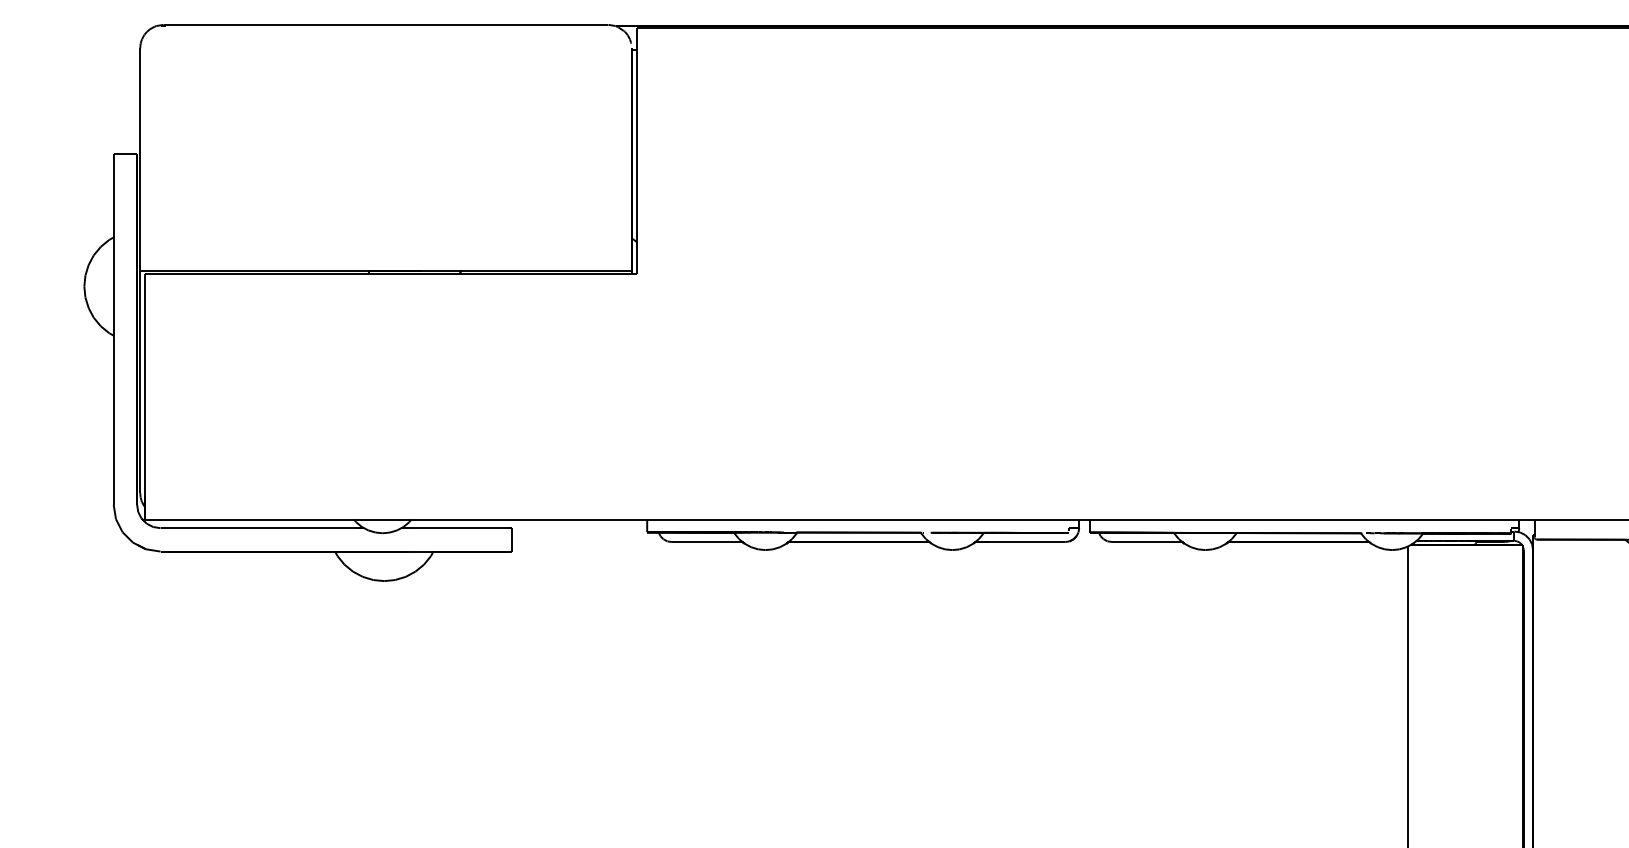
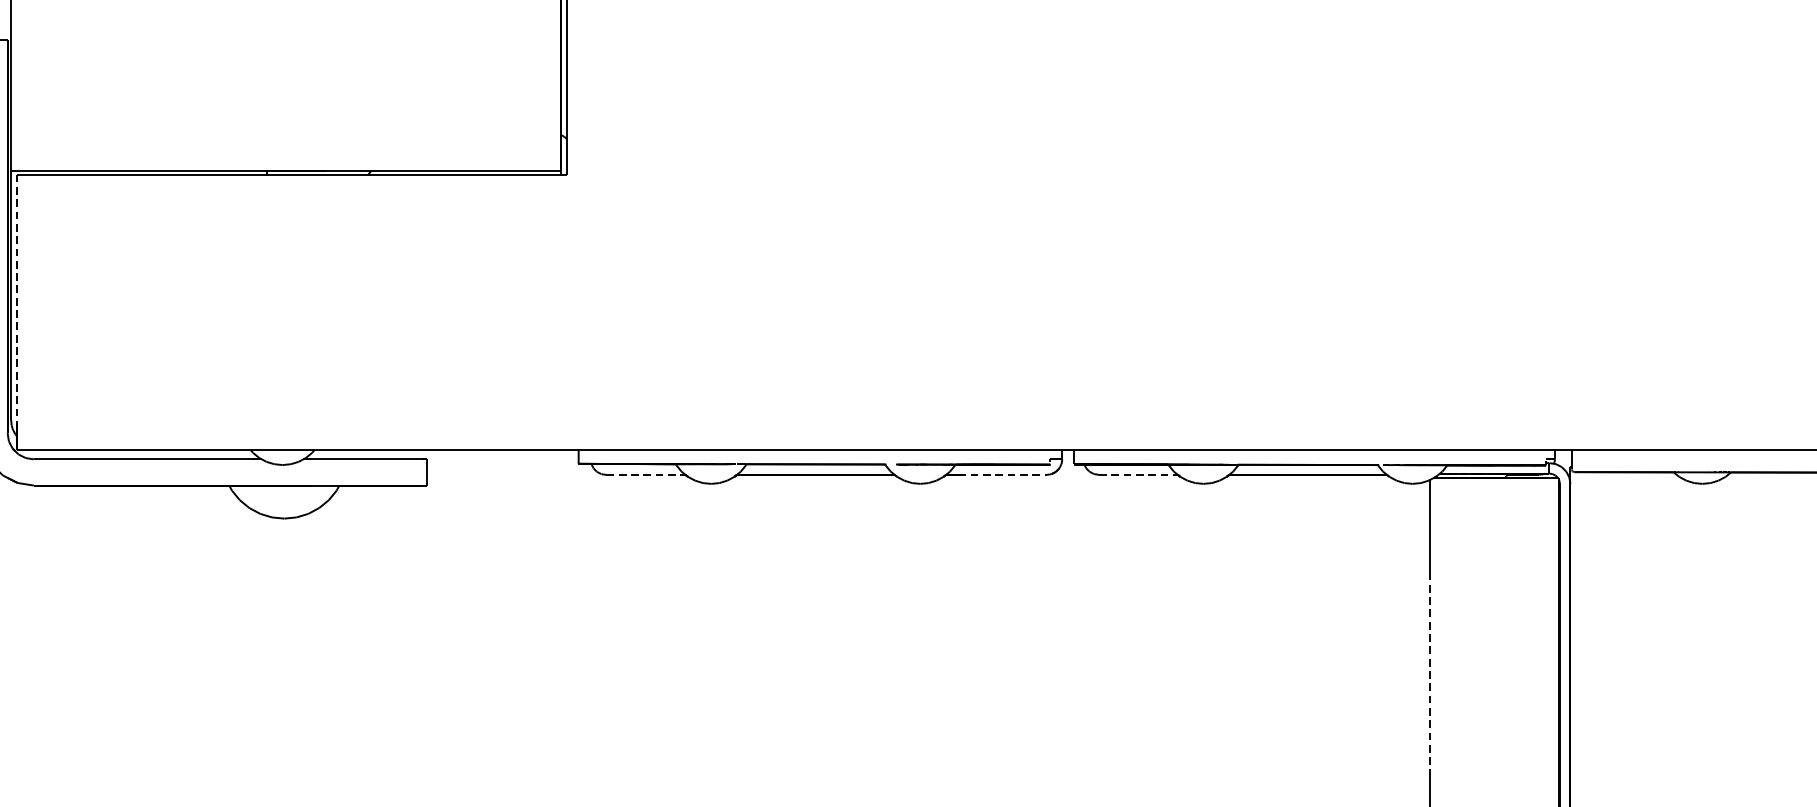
line: (145, 385) -> (17, 299), solid -> dashed
line: (707, 542) -> (646, 475), solid -> dashed
line: (1020, 542) -> (996, 475), solid -> dashed
line: (1147, 542) -> (1138, 475), solid -> dashed
line: (1407, 716) -> (1429, 670), solid -> dashed

